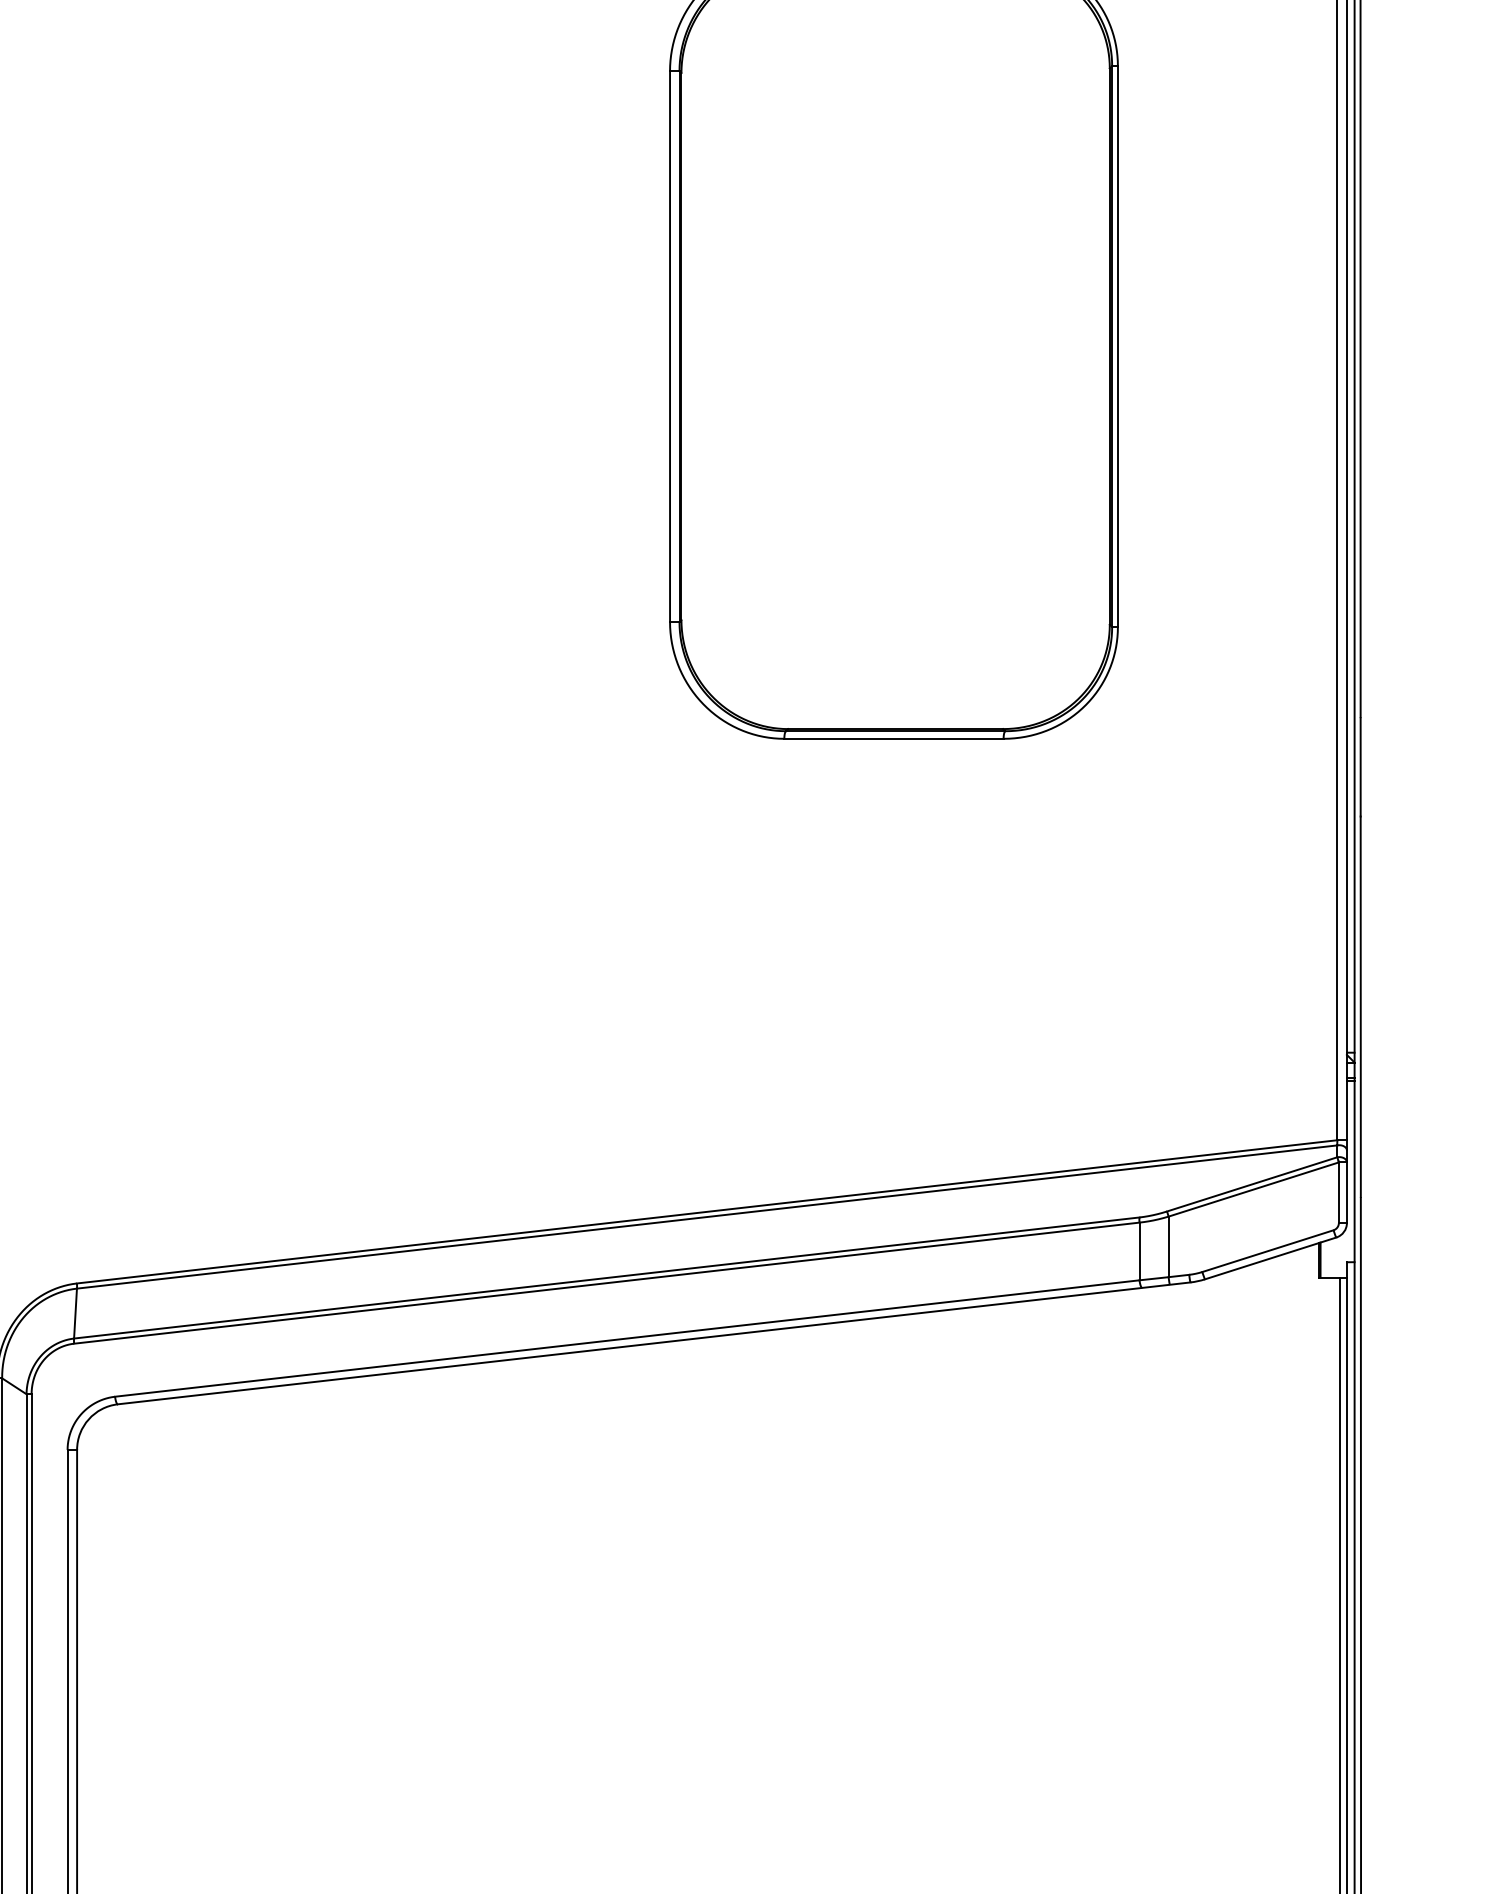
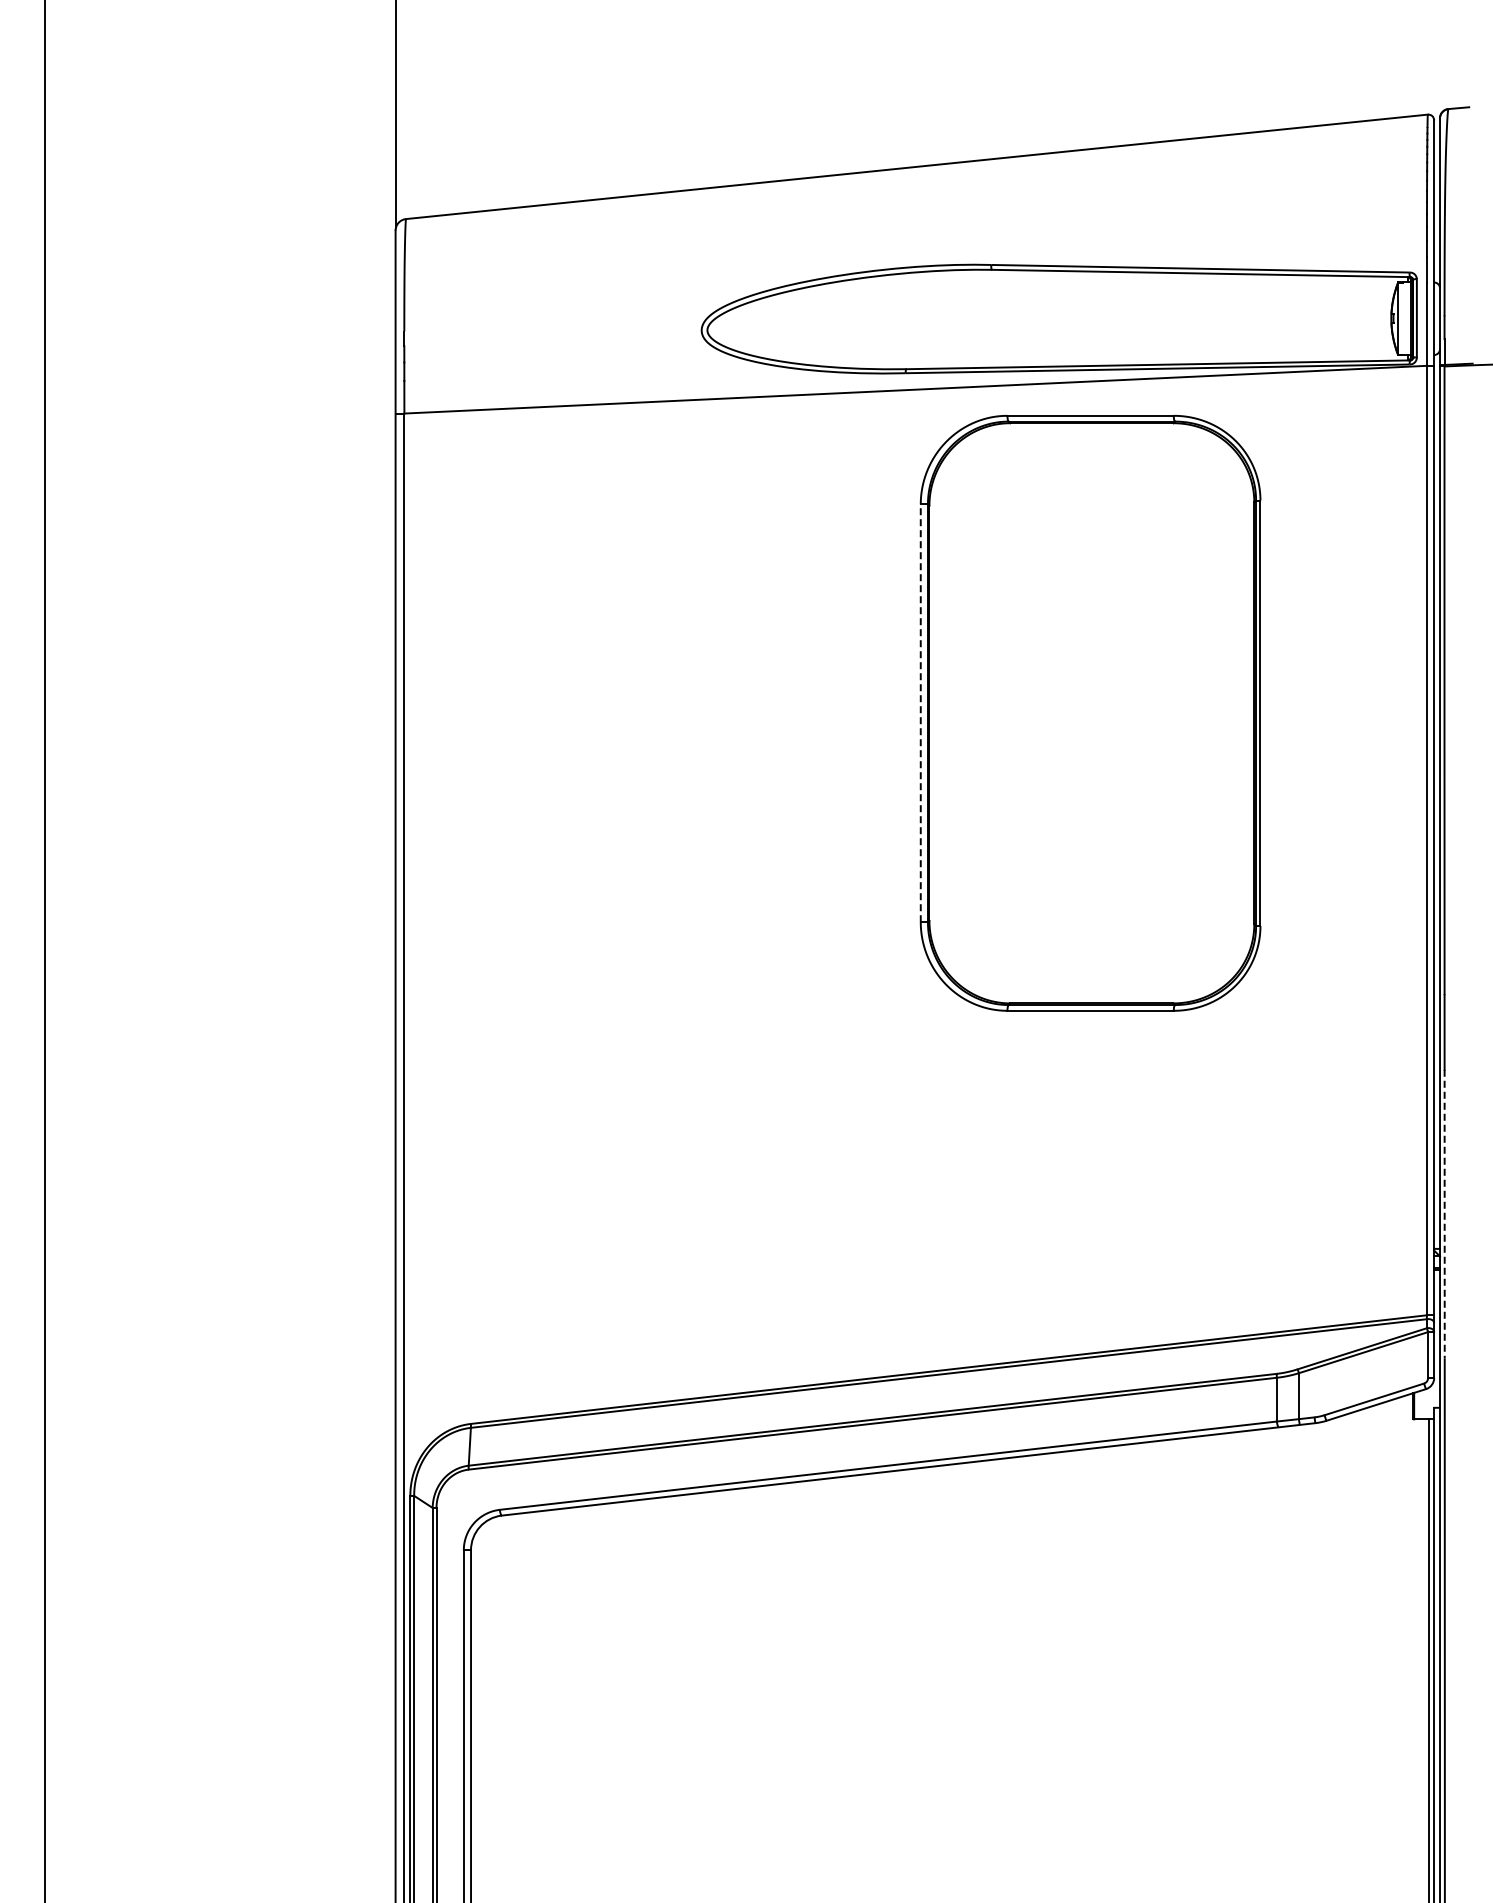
line: (669, 346) -> (920, 713), solid -> dashed
line: (1360, 1007) -> (1444, 1214), solid -> dashed

